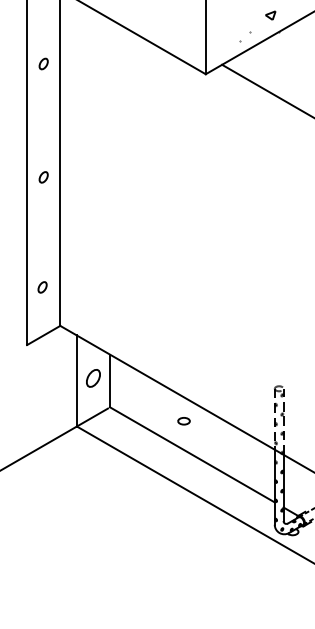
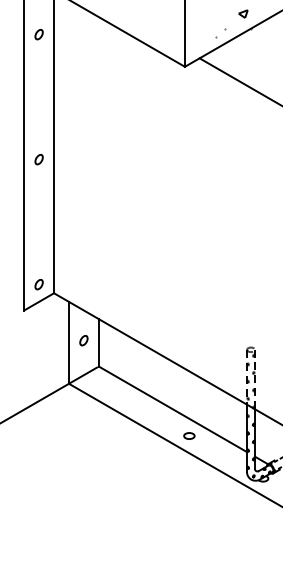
part: (43, 63) -> (38, 34), moved
part: (41, 287) -> (38, 284), moved
part: (93, 378) -> (83, 340), size x0.62
part: (184, 420) -> (189, 435), moved

